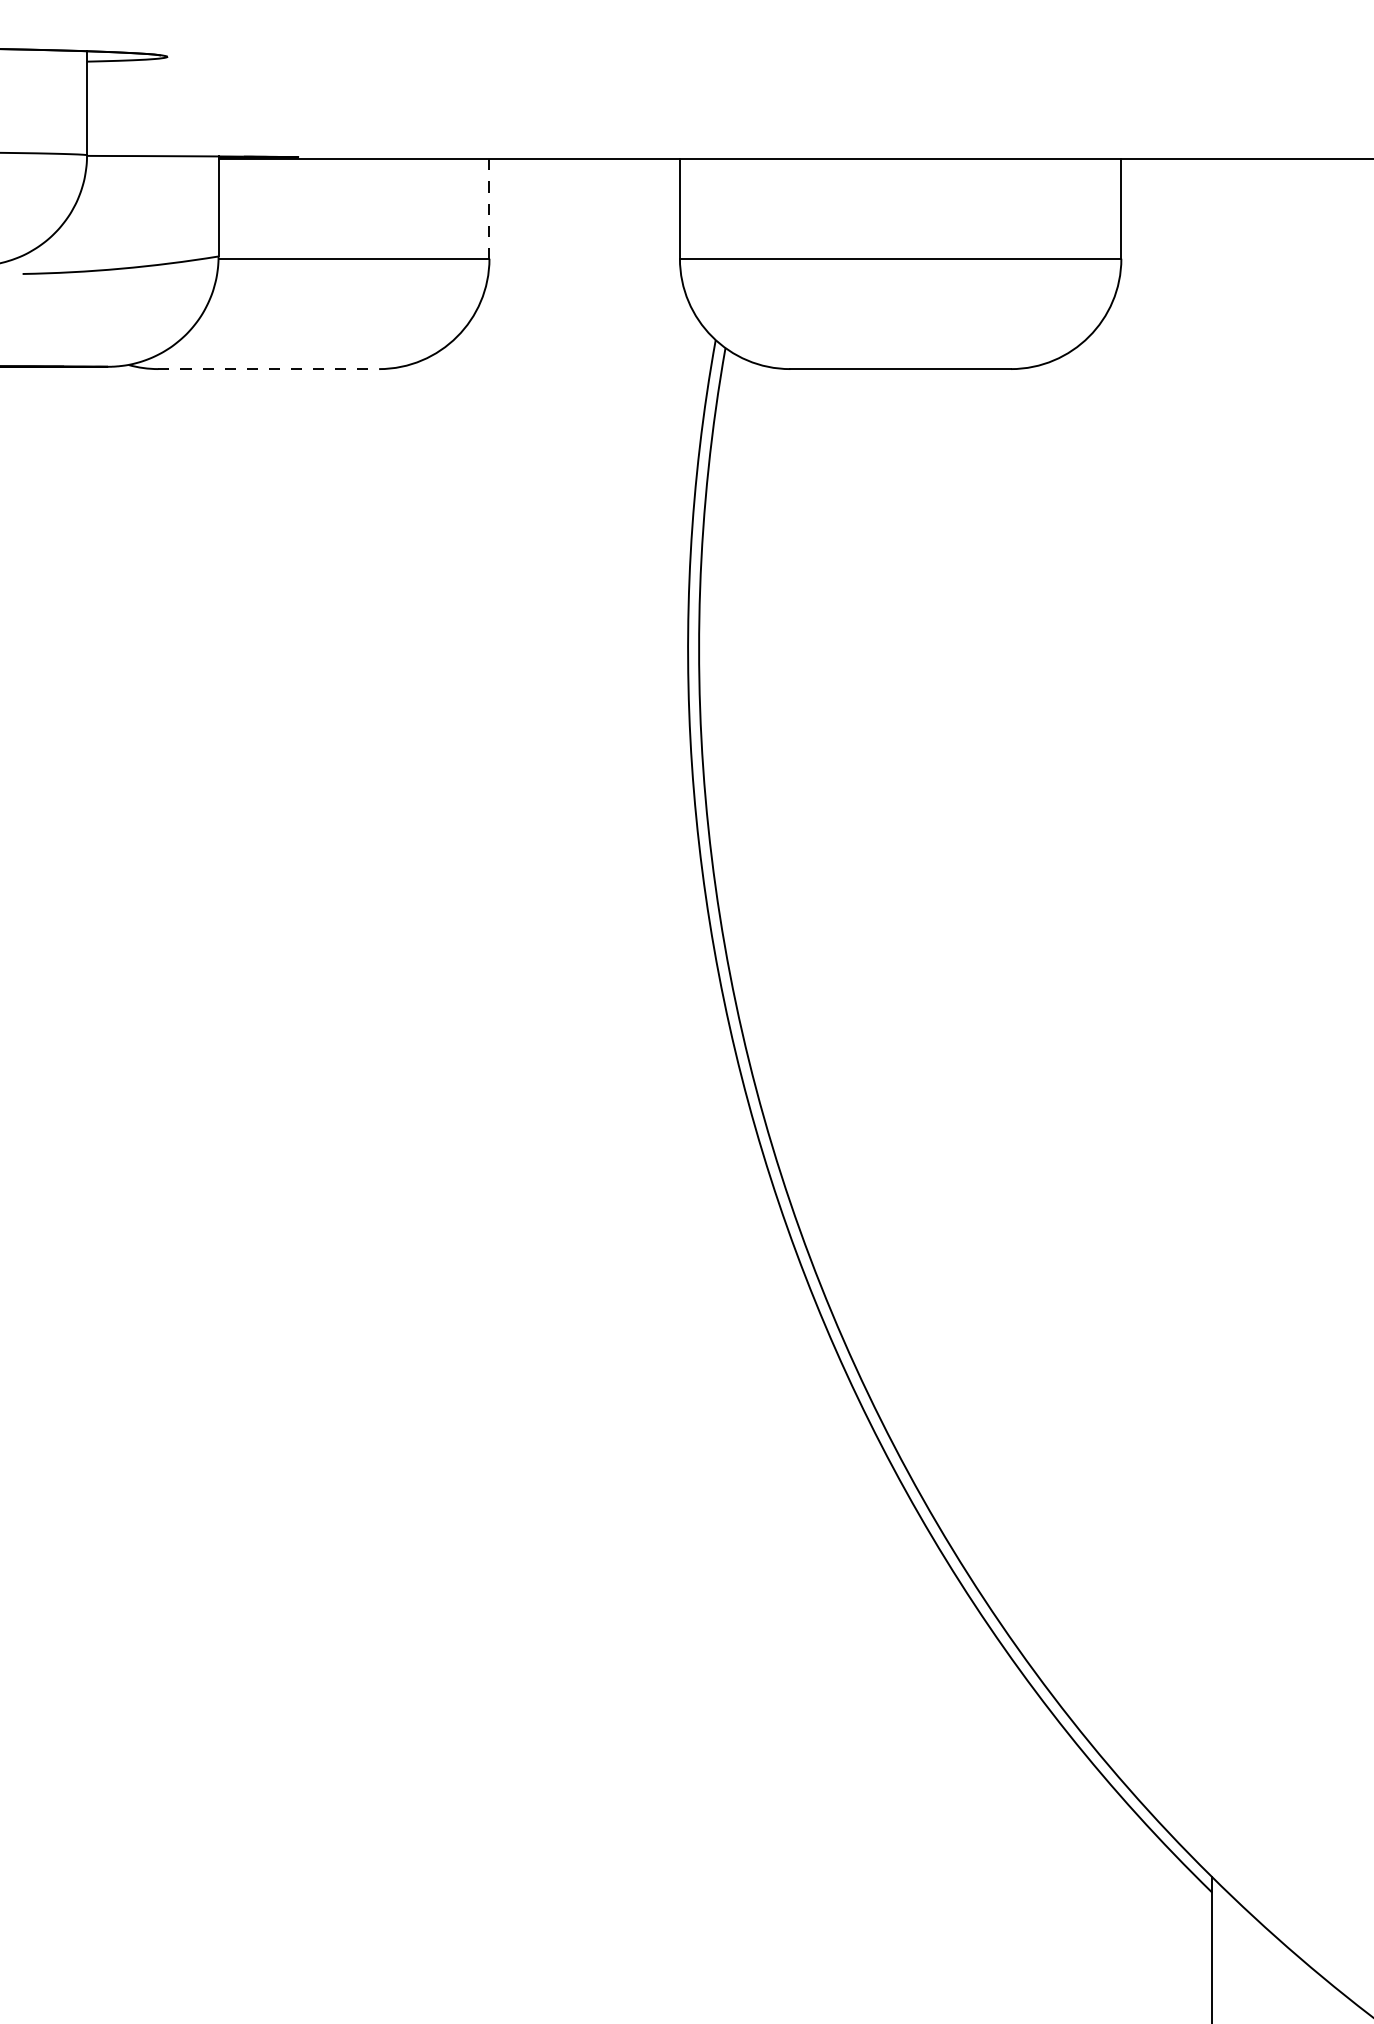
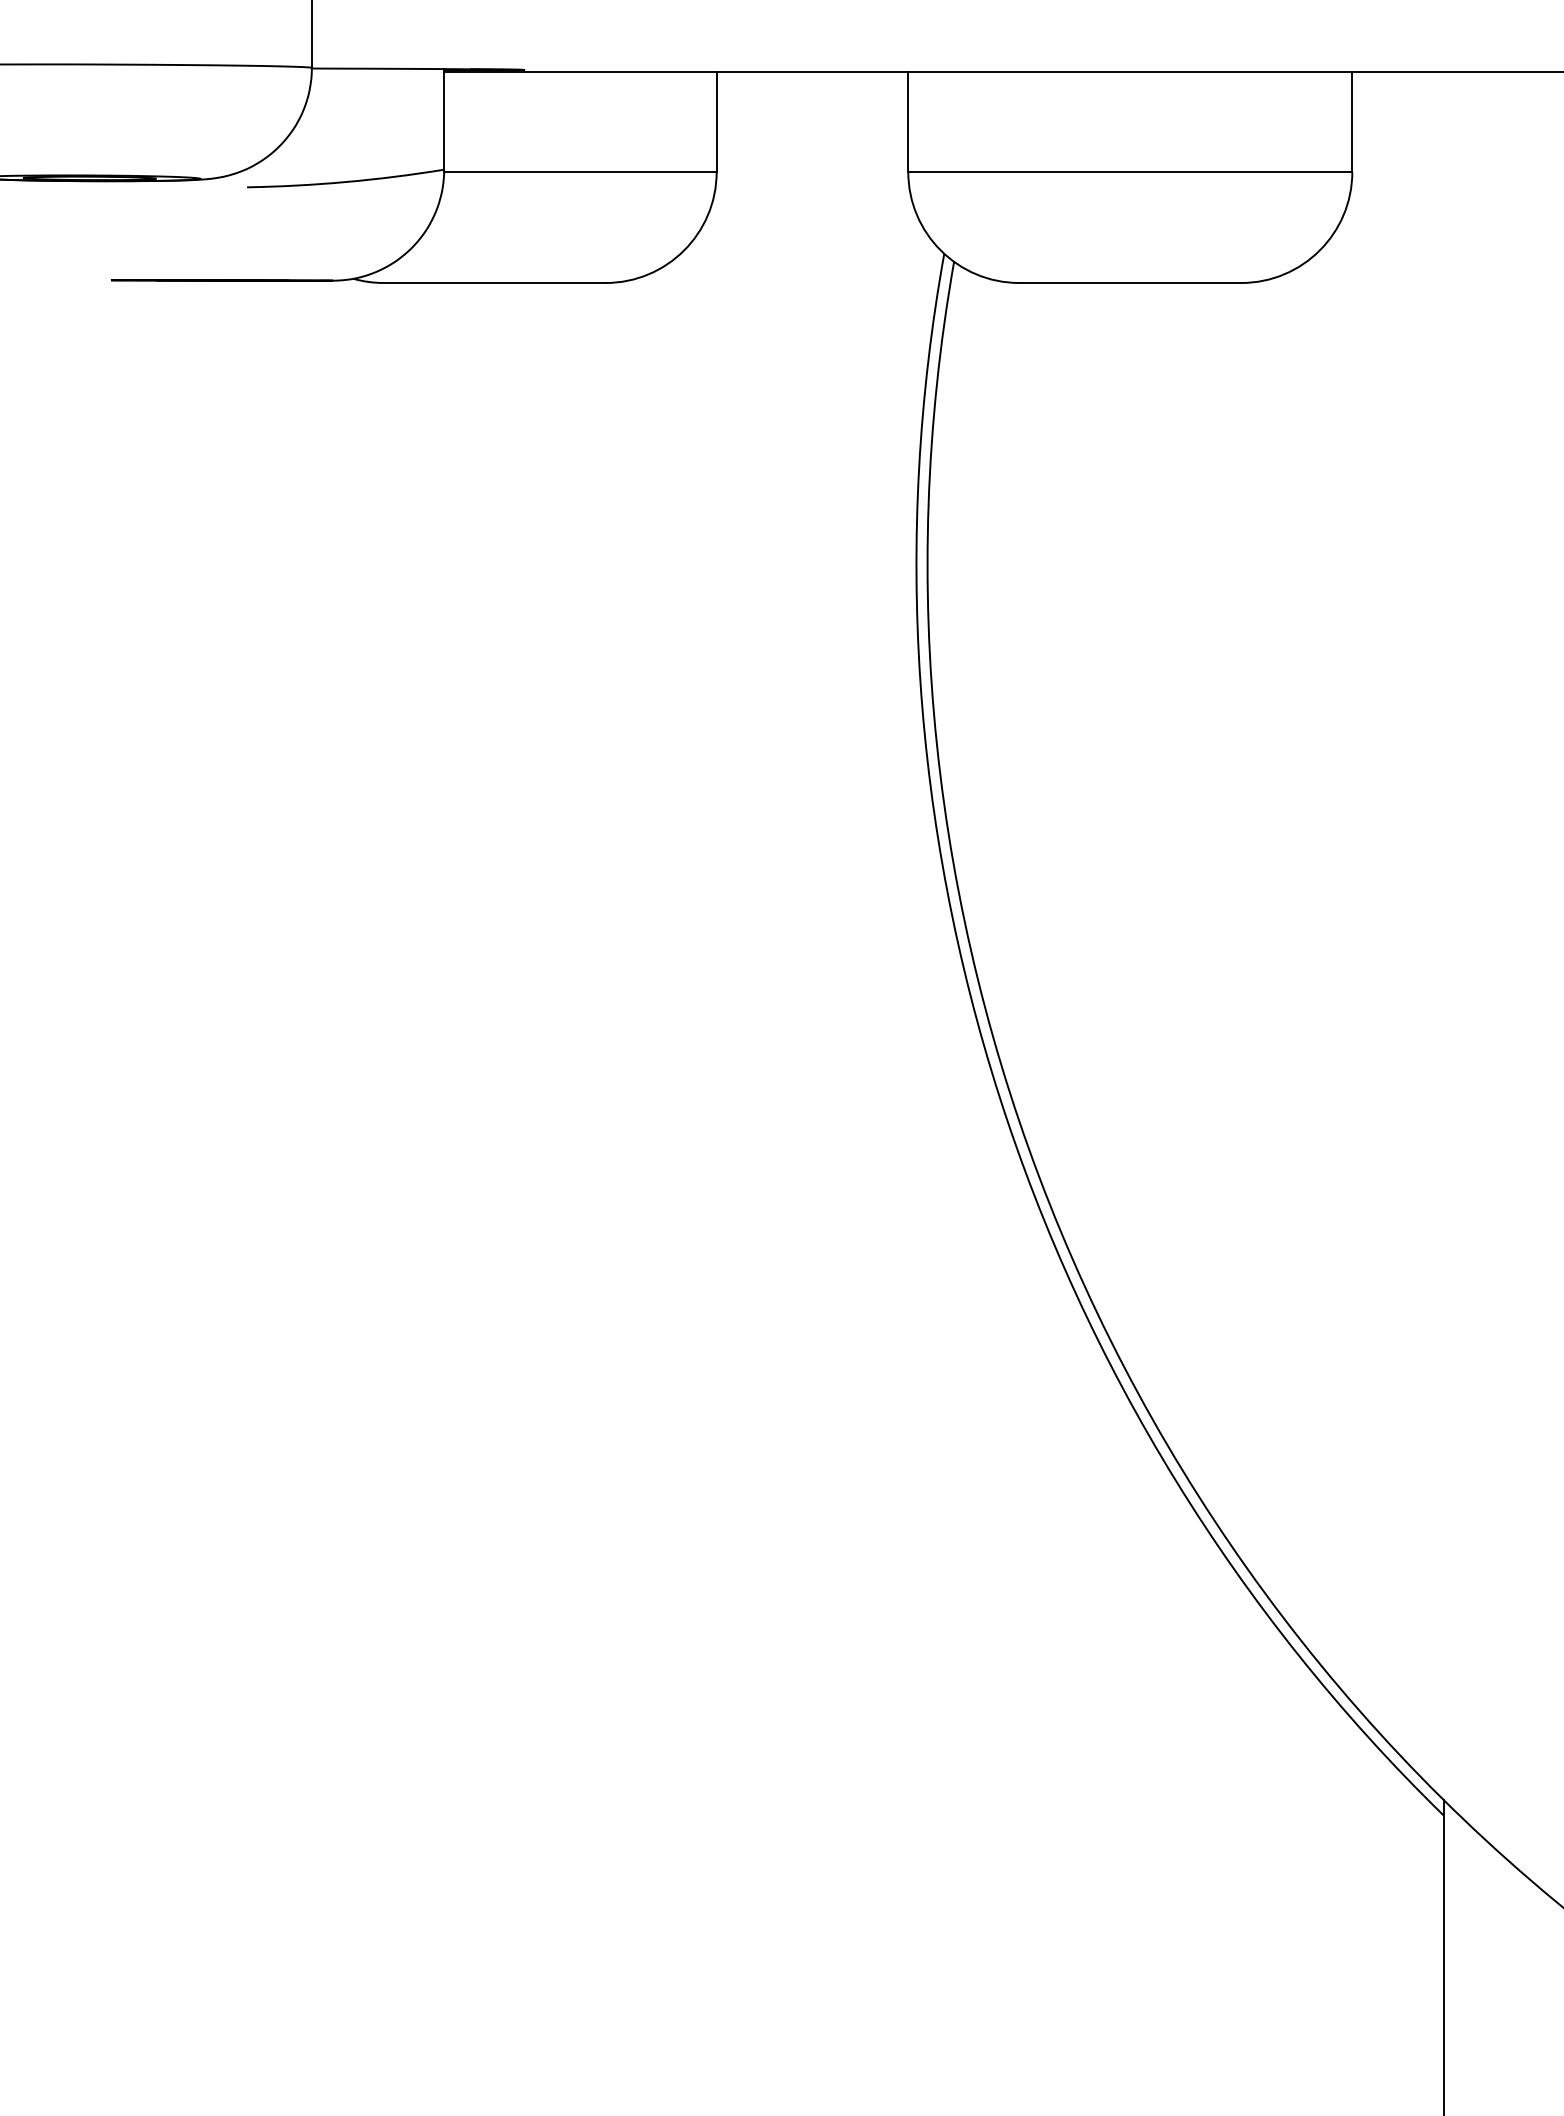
line: (489, 209) -> (716, 122), dashed -> solid
line: (269, 369) -> (495, 283), dashed -> solid

